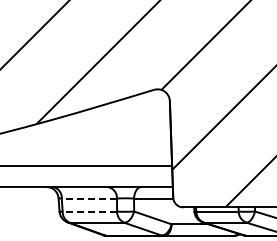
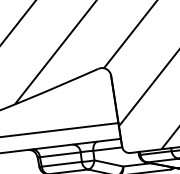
line: (89, 198) -> (60, 154), dashed -> solid
line: (89, 211) -> (61, 164), dashed -> solid

